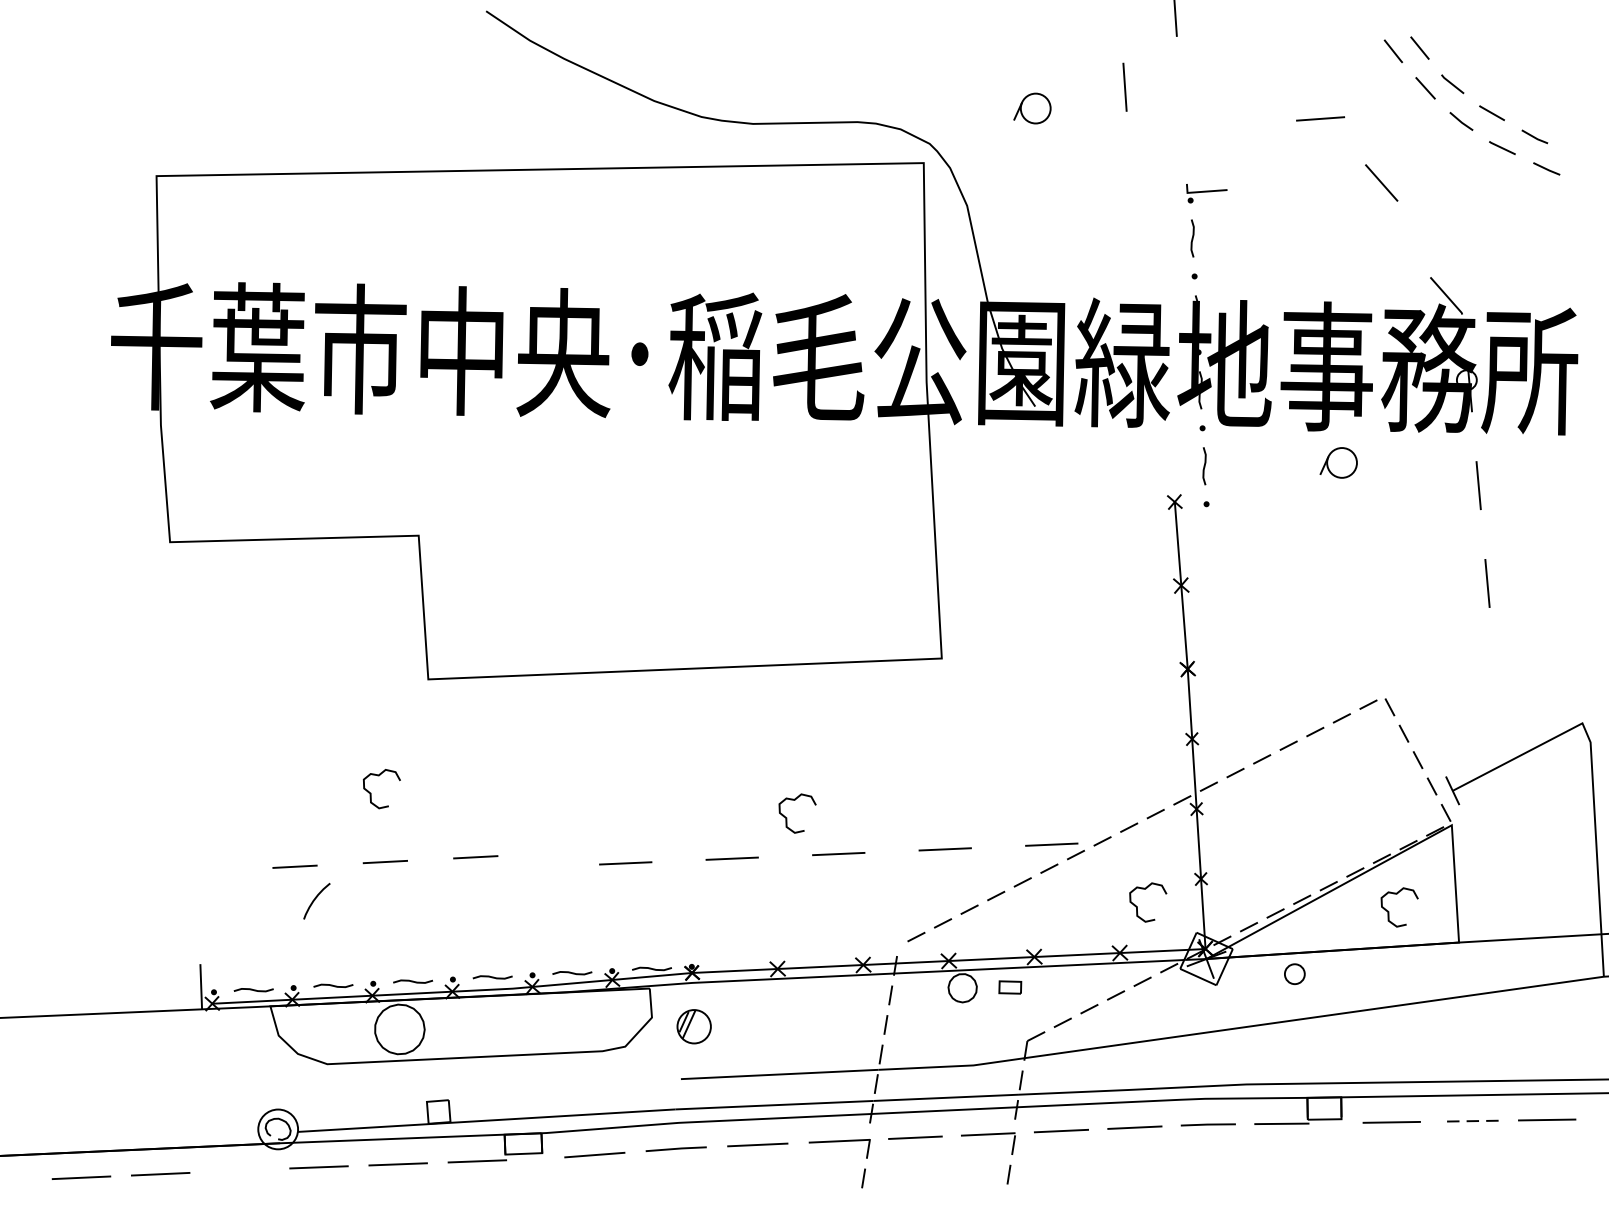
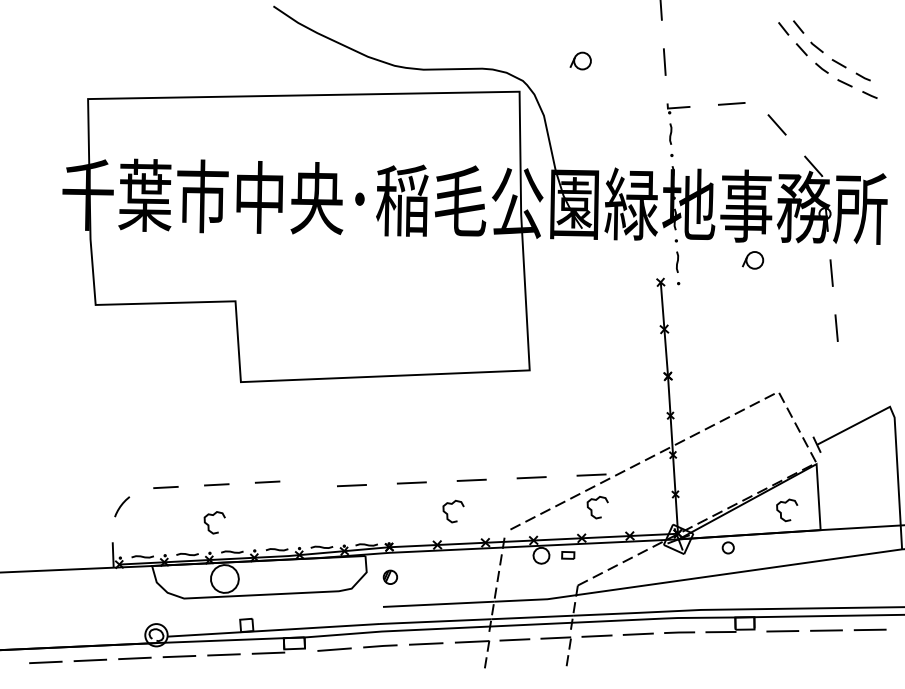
line: (1124, 86) -> (664, 61), moved
line: (1320, 118) -> (731, 103), moved
line: (1380, 182) -> (776, 124), moved
curve: (372, 792) -> (209, 524), moved
curve: (788, 818) -> (448, 514), moved
curve: (317, 898) -> (122, 505), moved
curve: (1138, 905) -> (592, 509), moved
part: (694, 1024) -> (390, 576), size x0.71
line: (1469, 1121) -> (826, 630), dashed -> solid
line: (239, 1169) -> (134, 657), added

